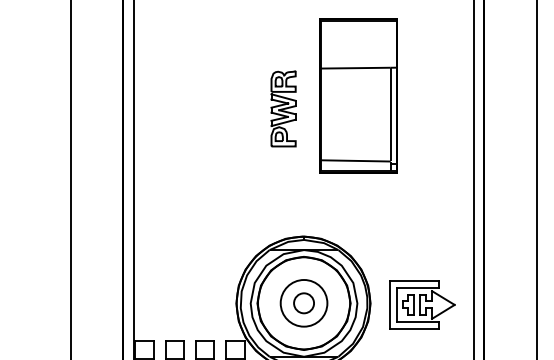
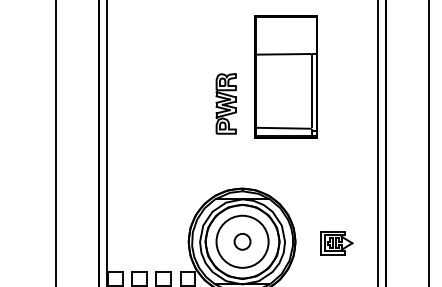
part: (282, 108) -> (225, 103), moved
circle: (303, 302) -> (242, 241), size x1.4
part: (421, 305) -> (336, 243), size x0.6

